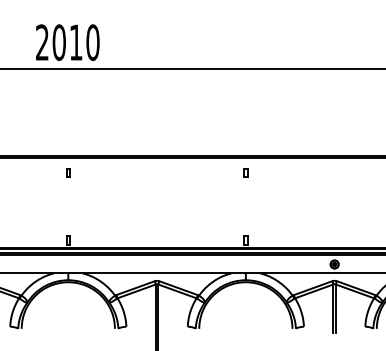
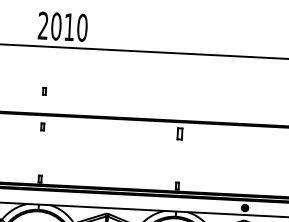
text: (67, 42) -> (62, 26), moved
part: (68, 126) -> (44, 90), added
part: (245, 172) -> (179, 133), size x1.6

